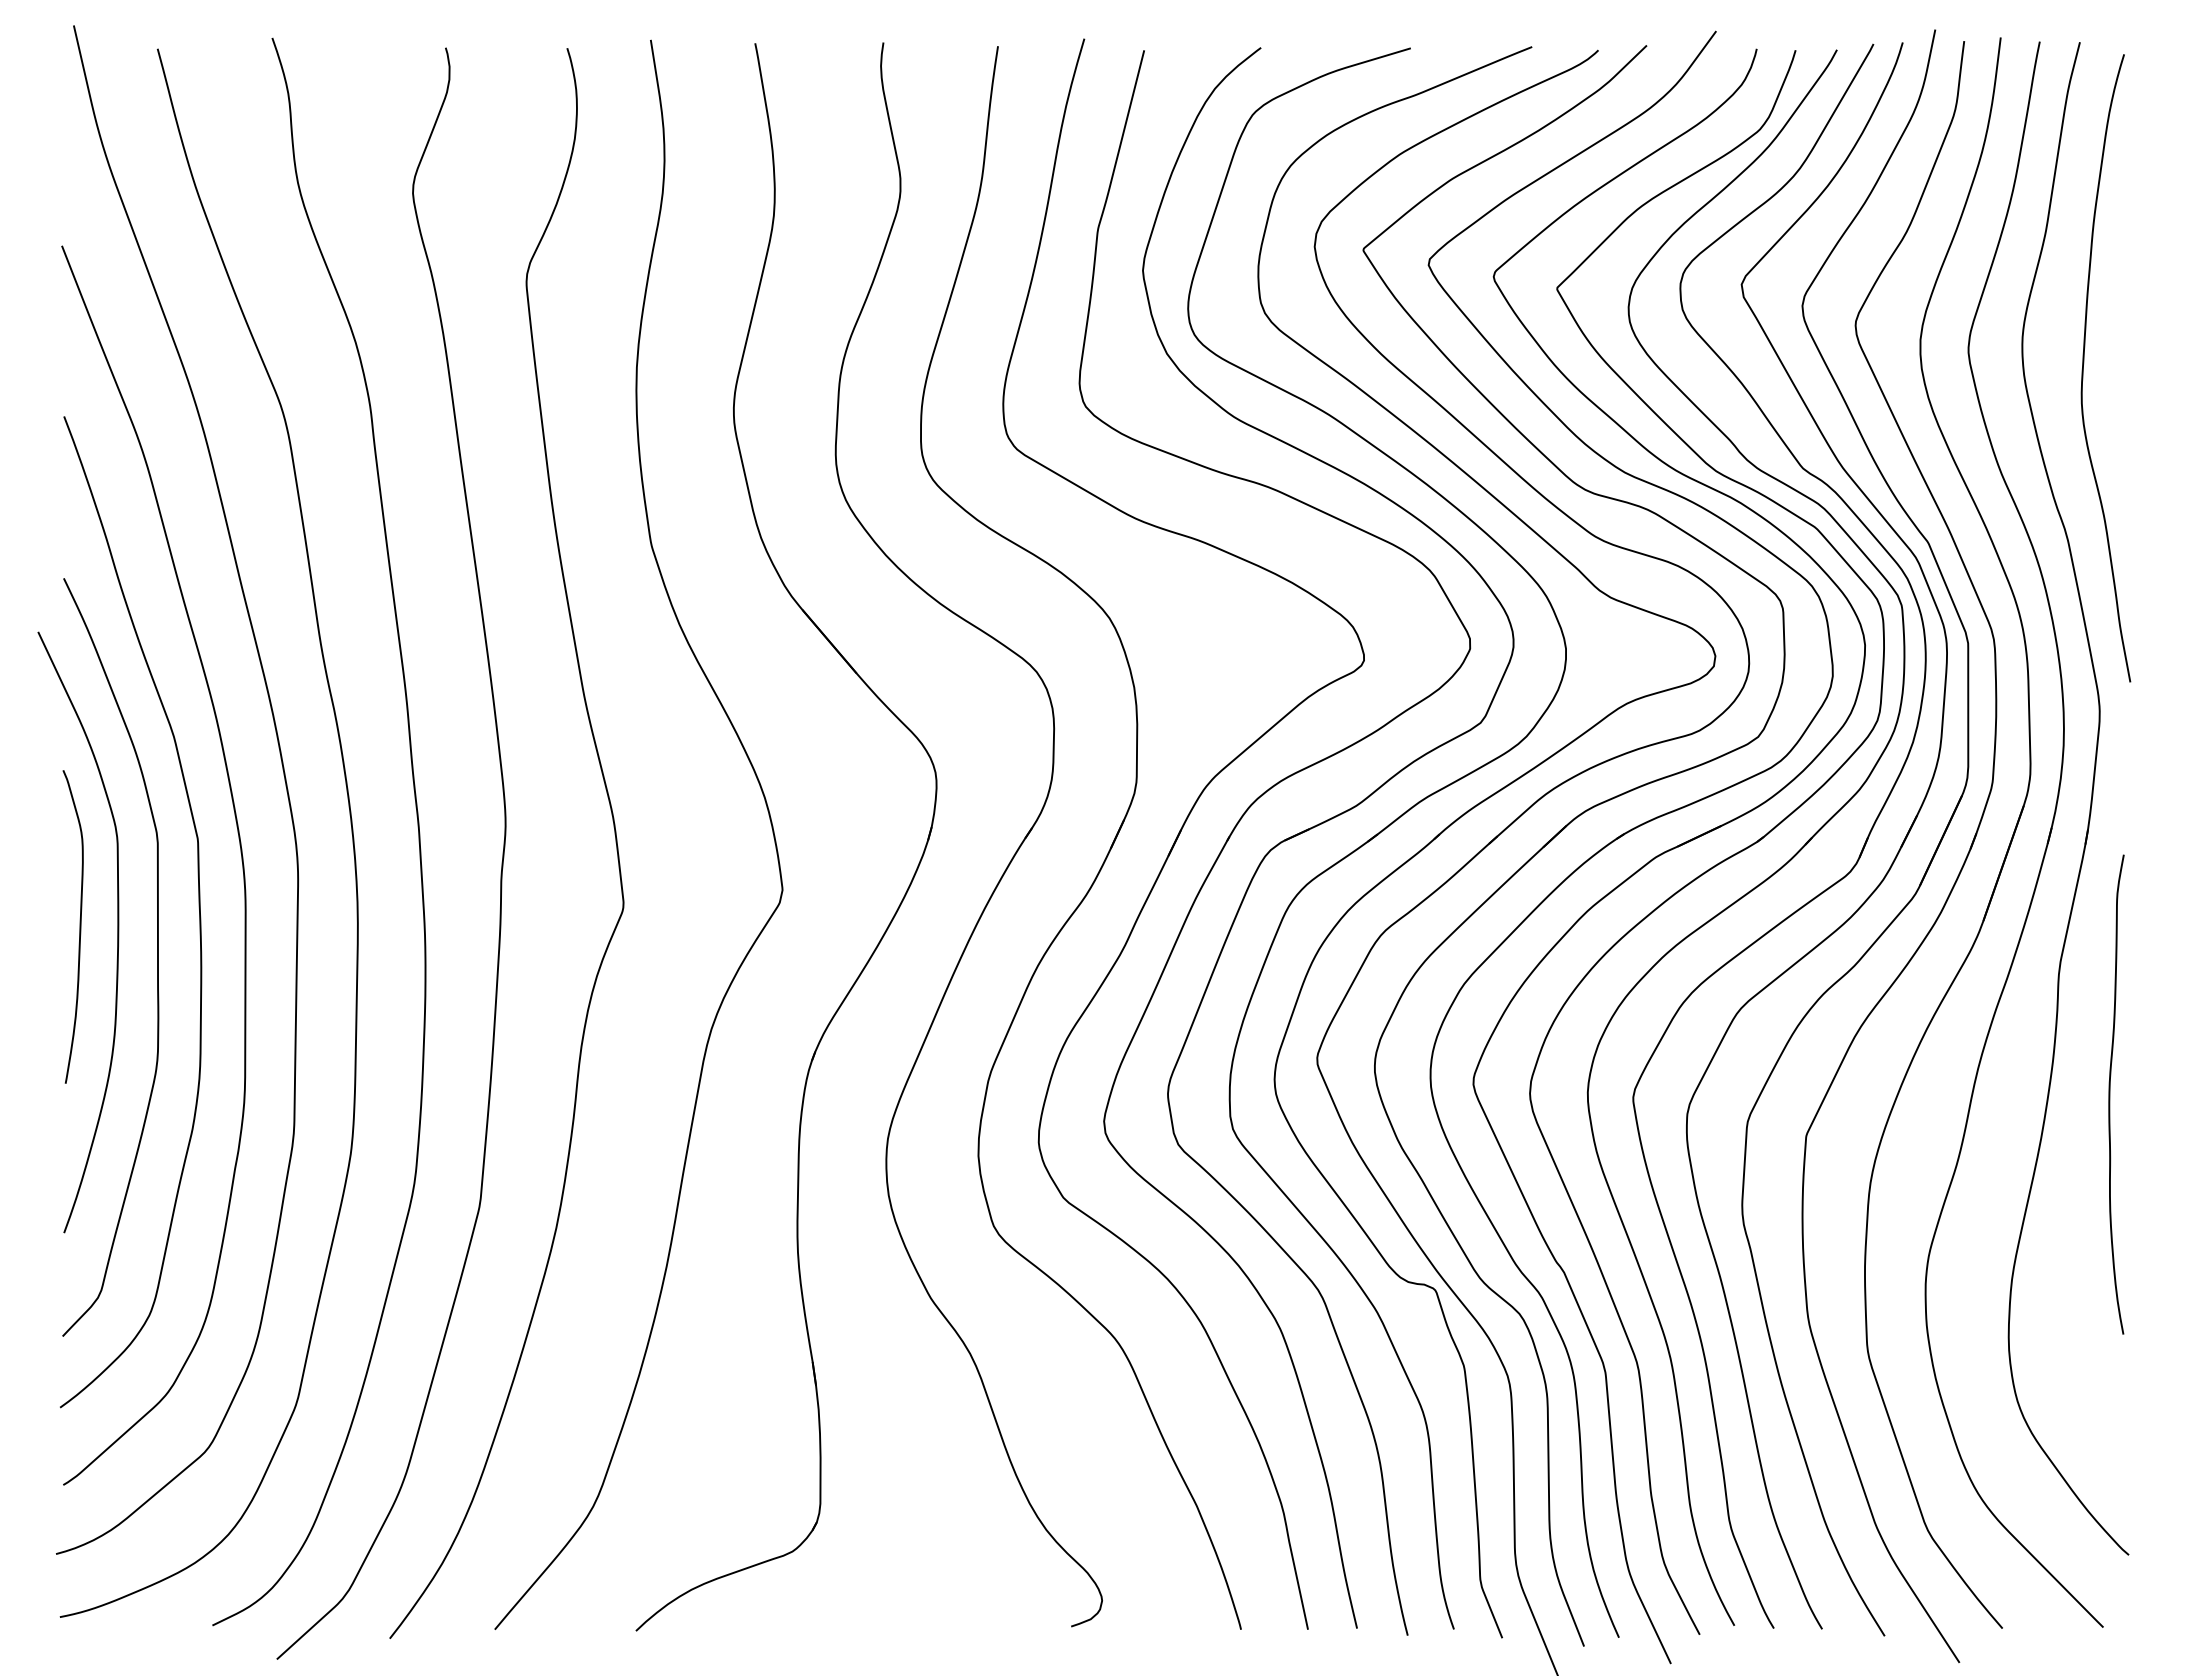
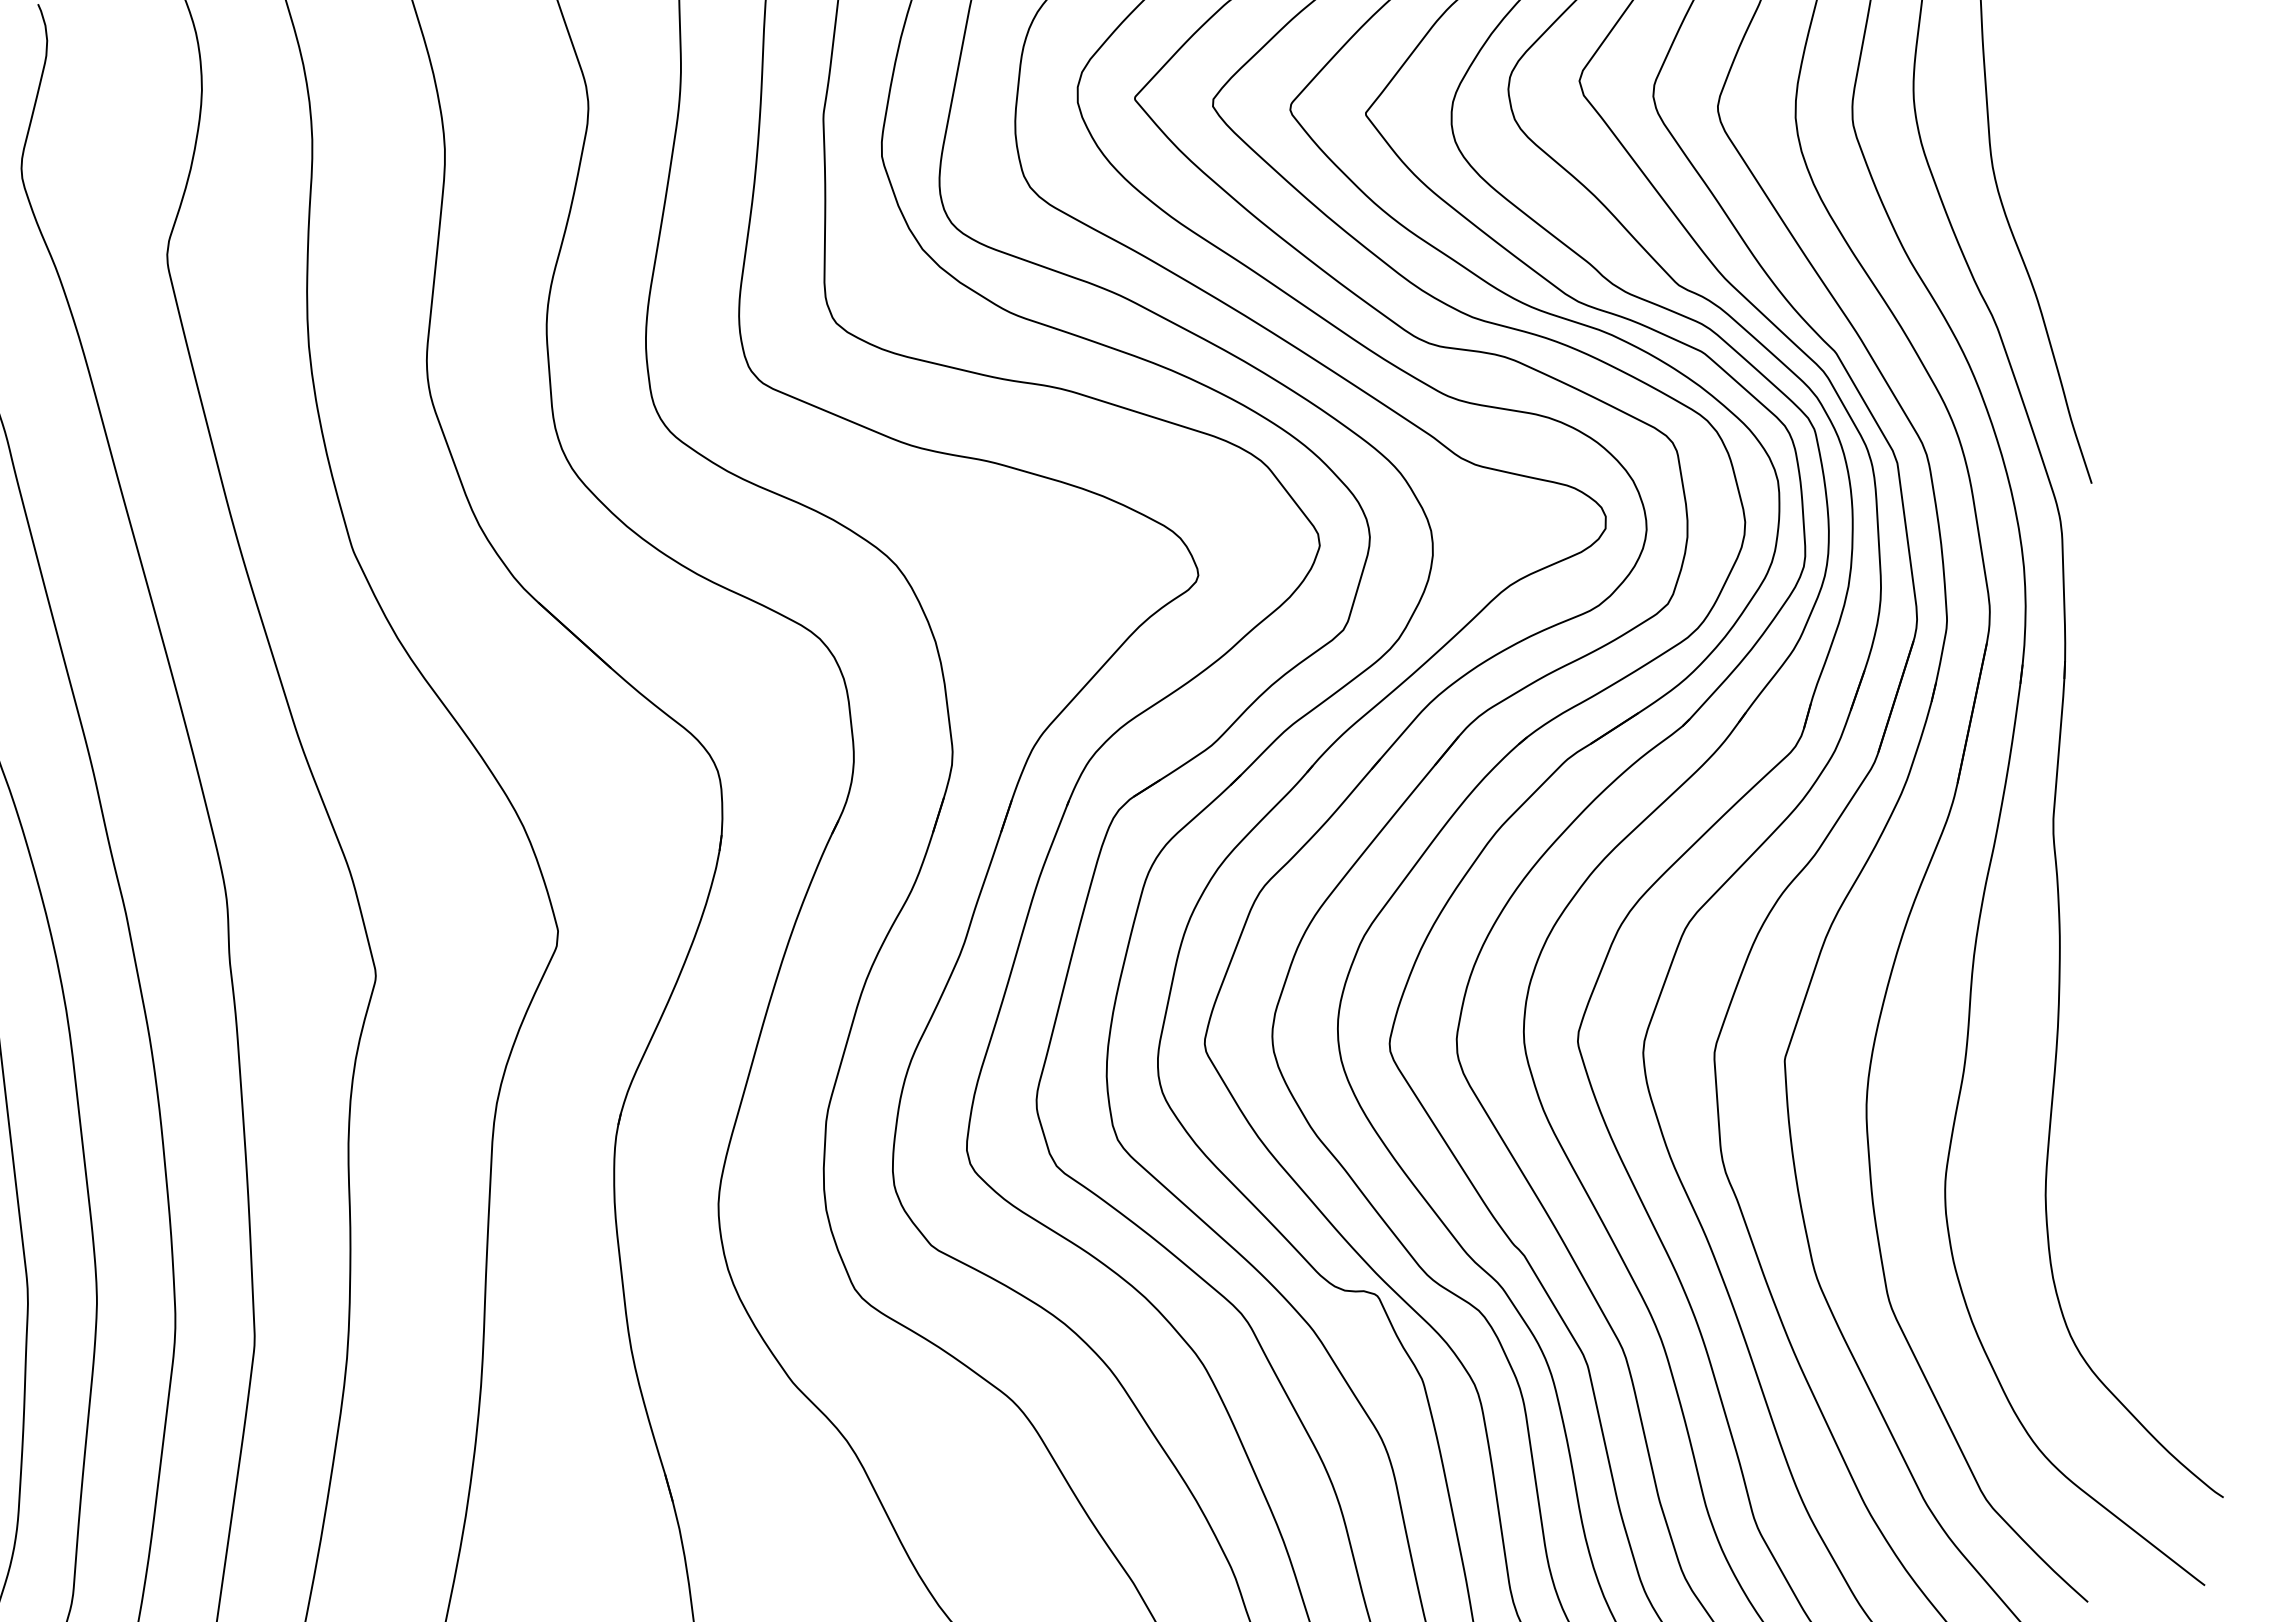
curve: (2110, 1094) -> (2131, 965), removed

